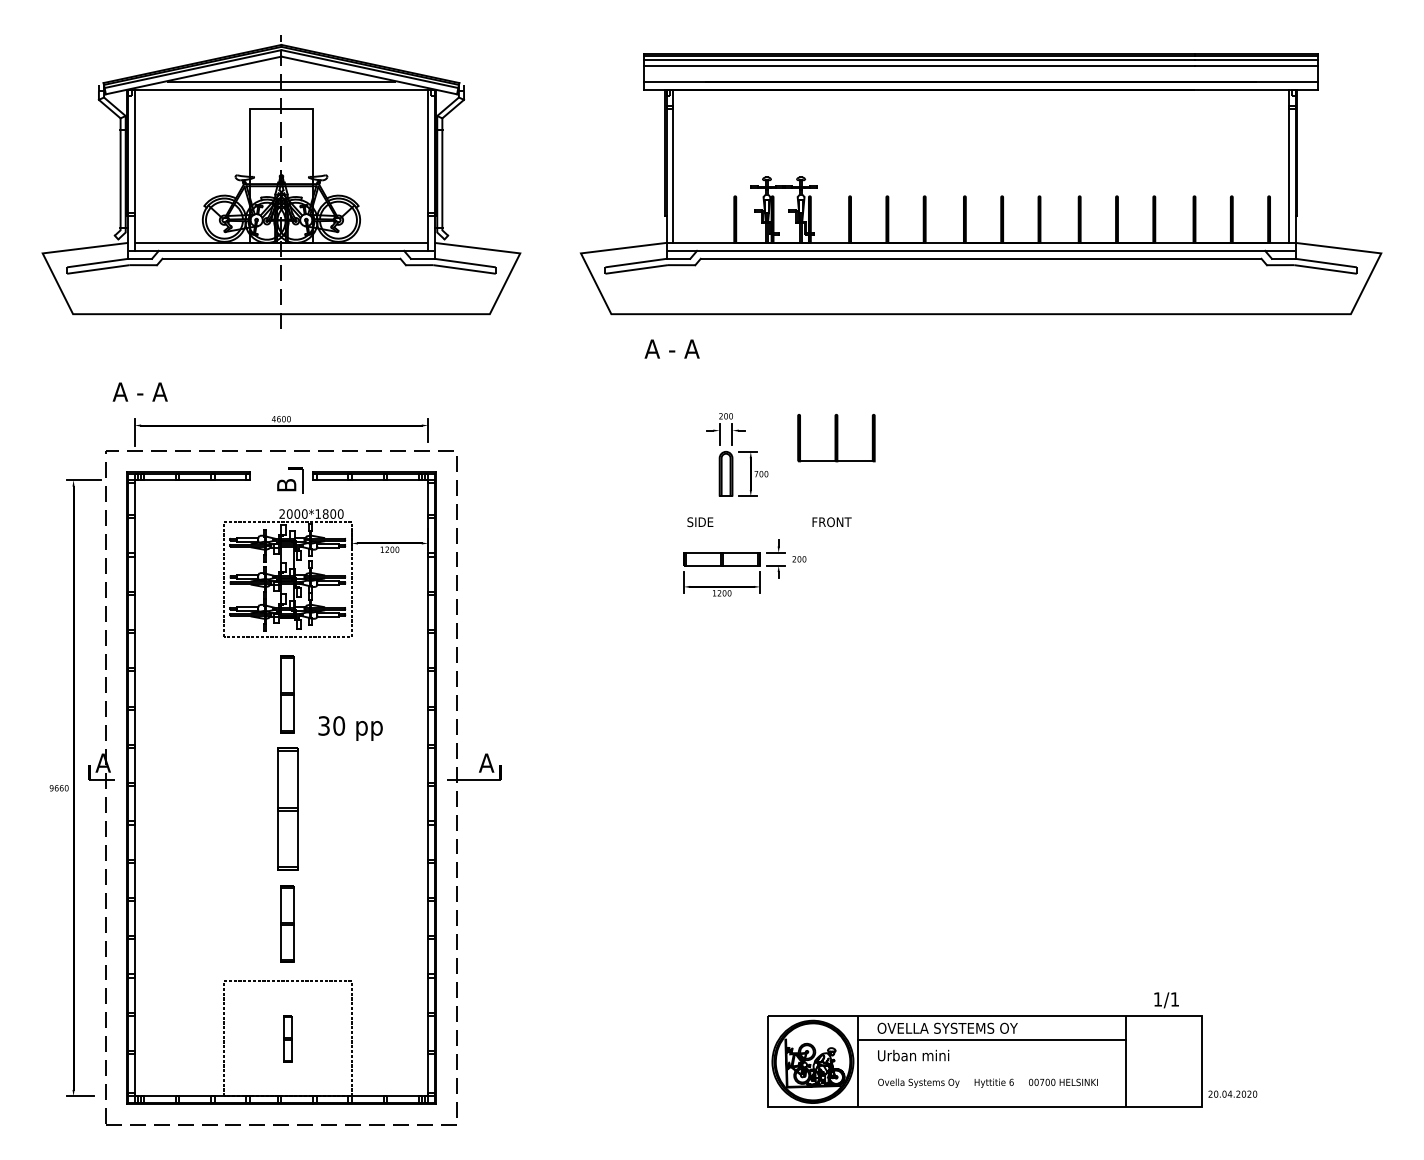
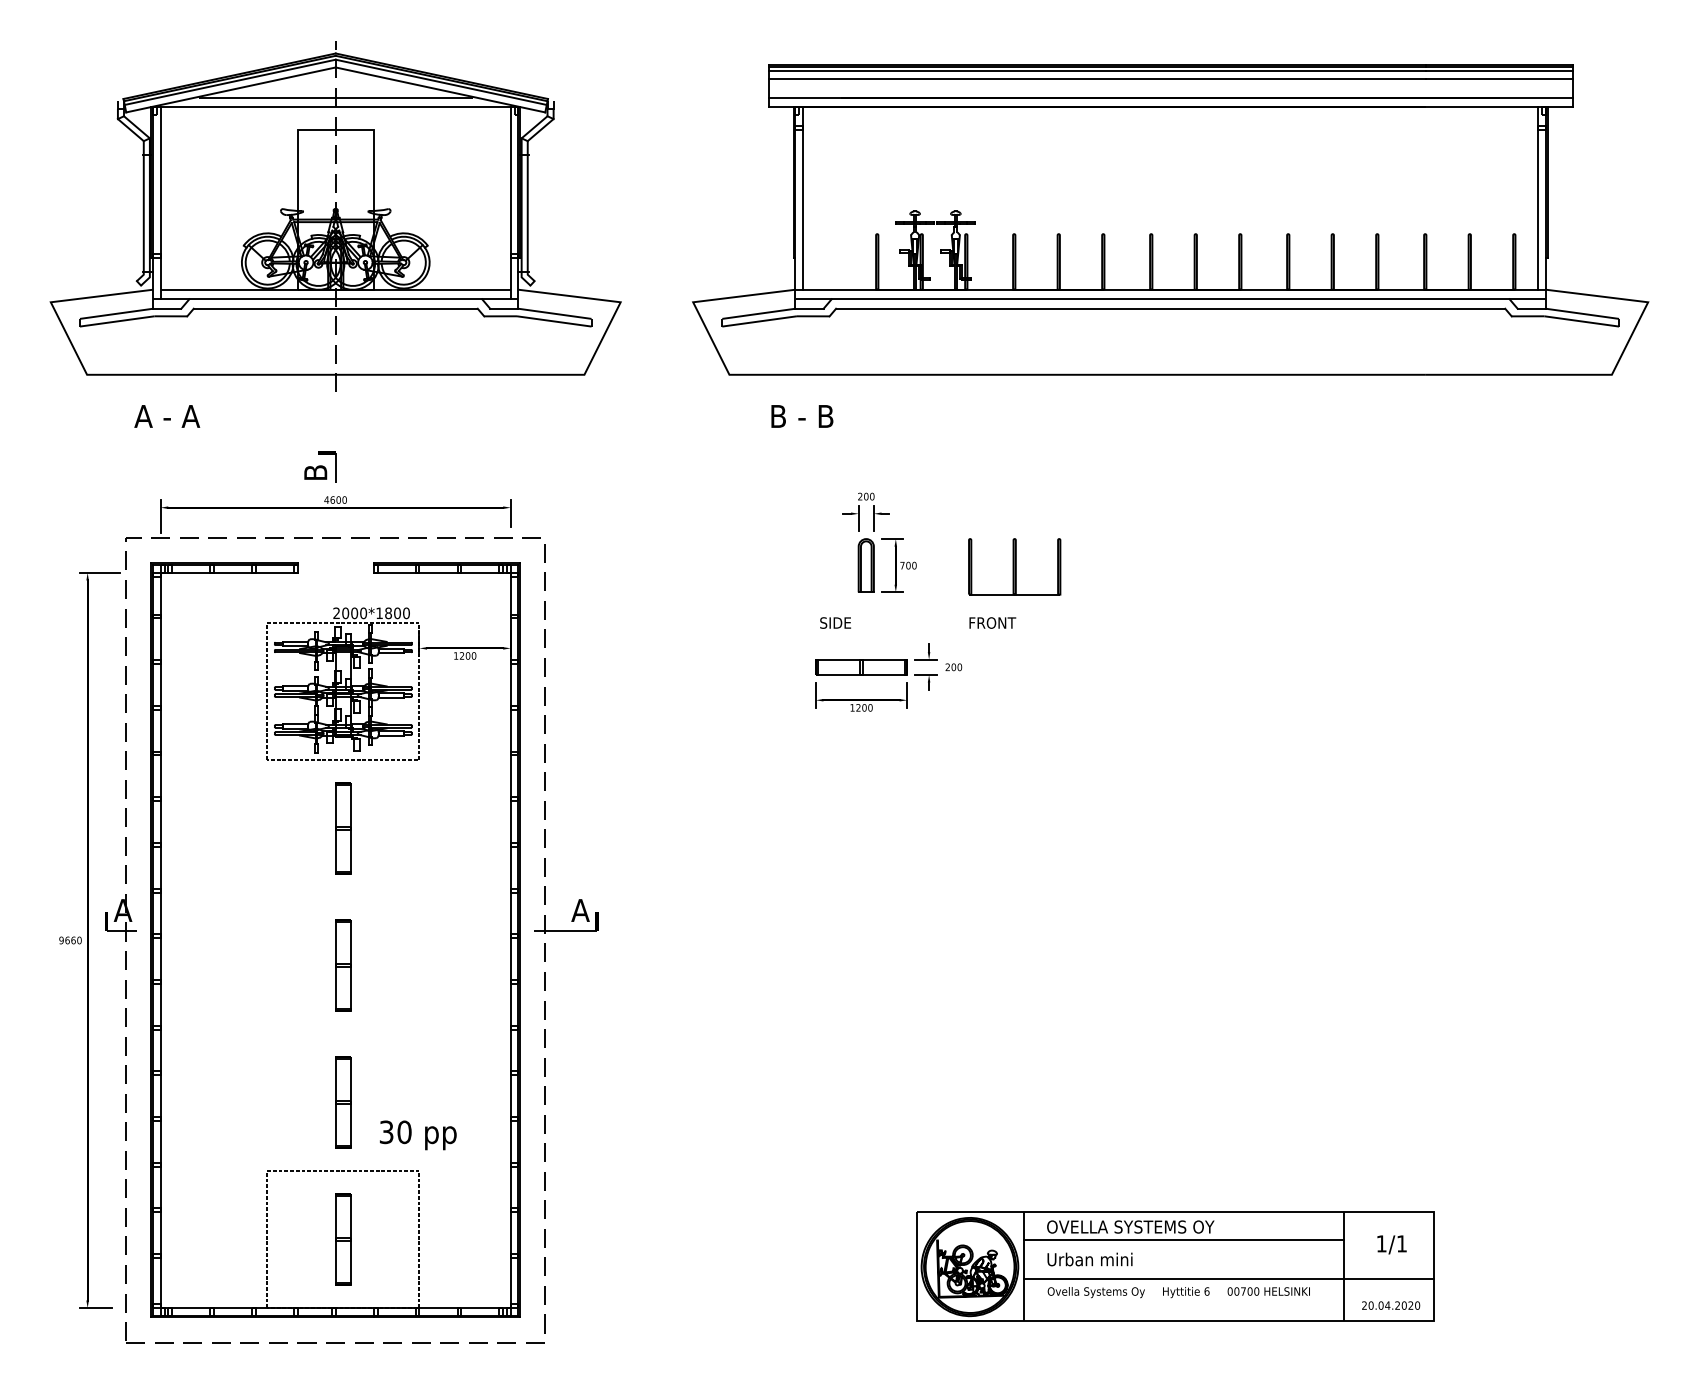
text: (671, 348) -> (801, 415), A - A -> B - B
text: (139, 391) -> (166, 415), moved
part: (836, 438) -> (1014, 567), moved
part: (290, 480) -> (320, 467), moved
text: (350, 728) -> (418, 1135), moved
part: (287, 809) -> (342, 965), size x0.62
text: (1166, 1000) -> (1391, 1245), moved
part: (287, 1038) -> (342, 1239), size x1.67
line: (1030, 1072) -> (1229, 1279), added
text: (1232, 1093) -> (1390, 1304), moved

